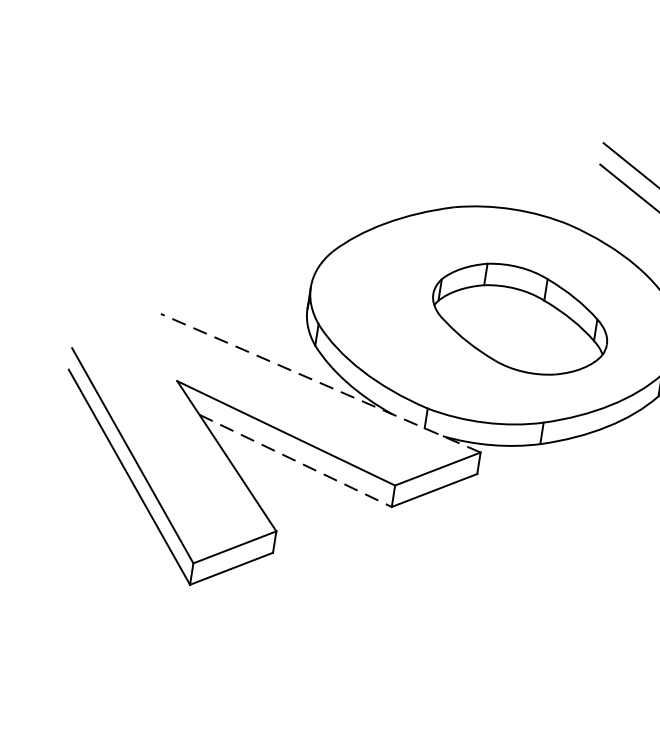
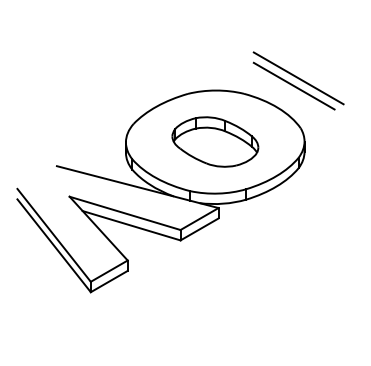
part: (520, 318) -> (215, 141), moved
line: (320, 381) -> (137, 186), dashed -> solid
line: (297, 460) -> (132, 225), dashed -> solid

